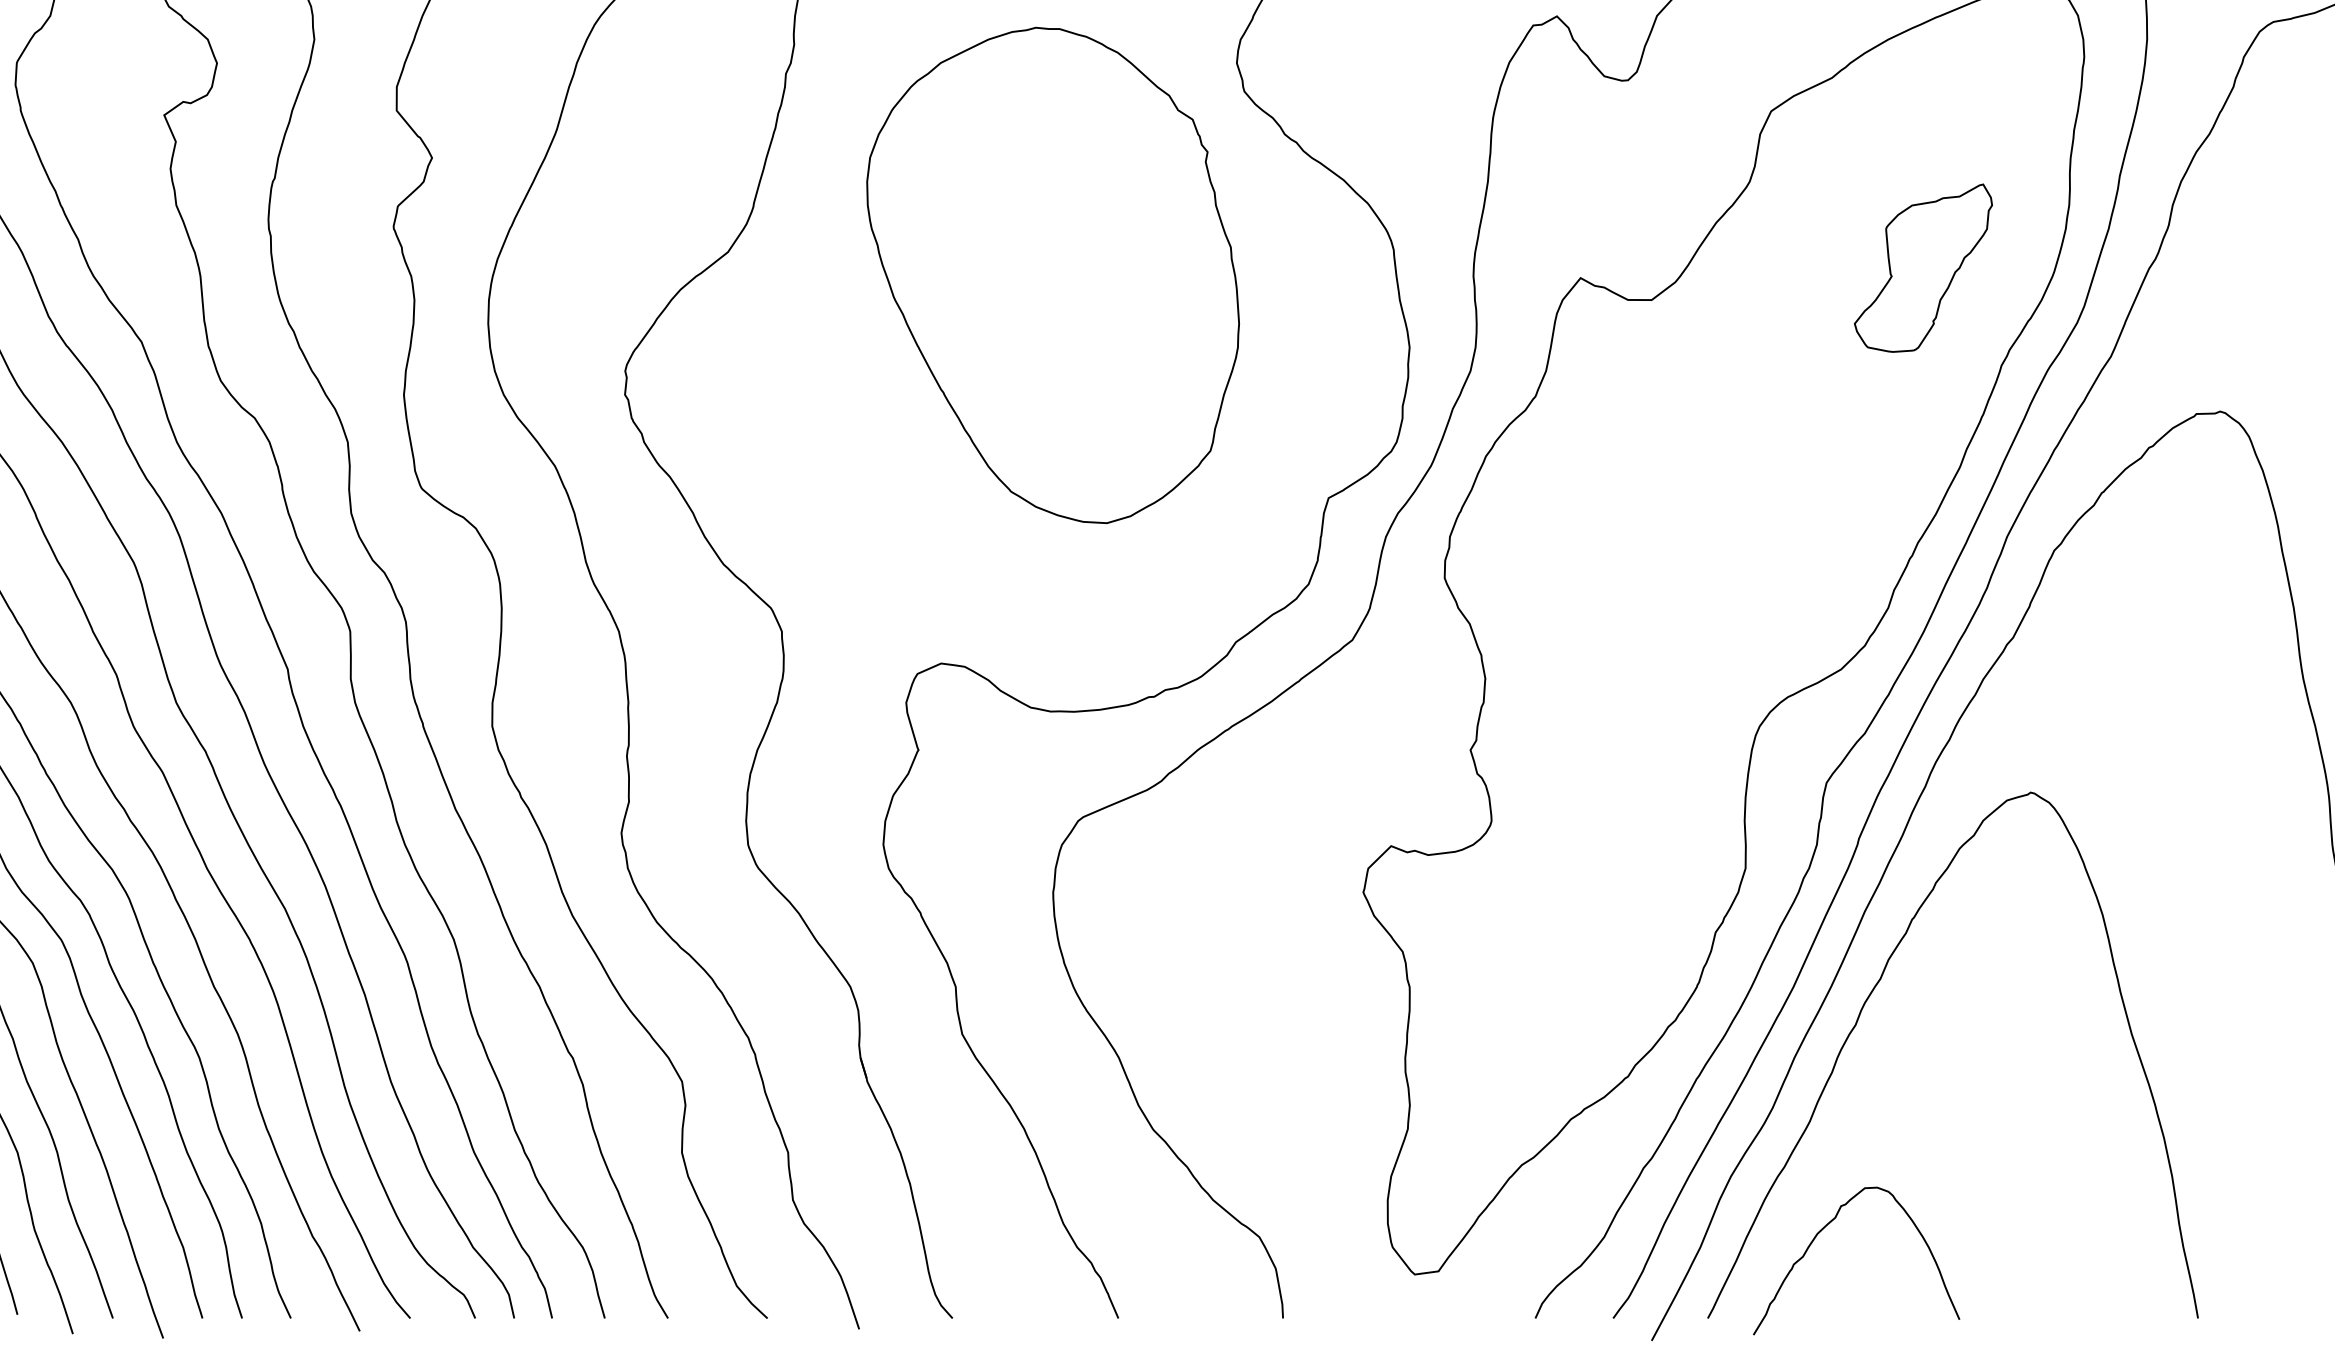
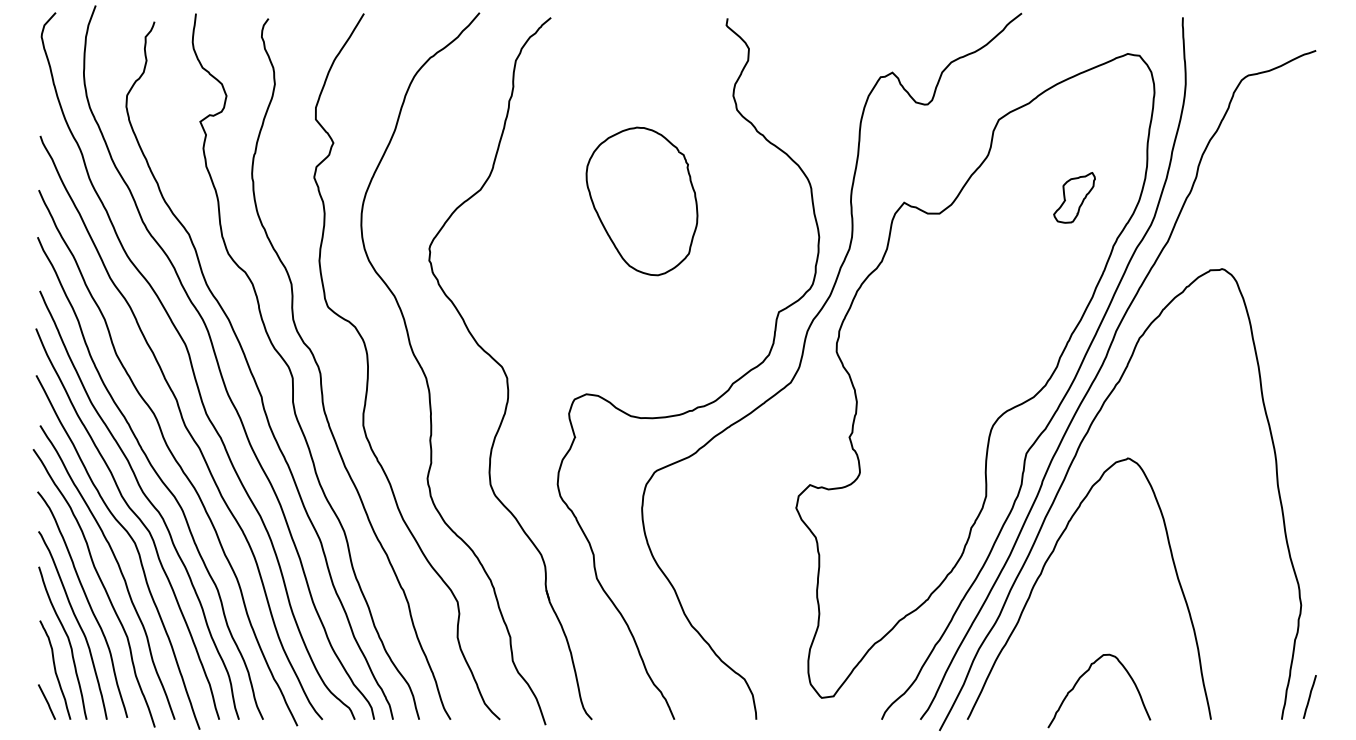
part: (1923, 267) -> (1074, 197), size x0.6
part: (1051, 275) -> (641, 201), size x0.6
curve: (1832, 1223) -> (1087, 672), moved

